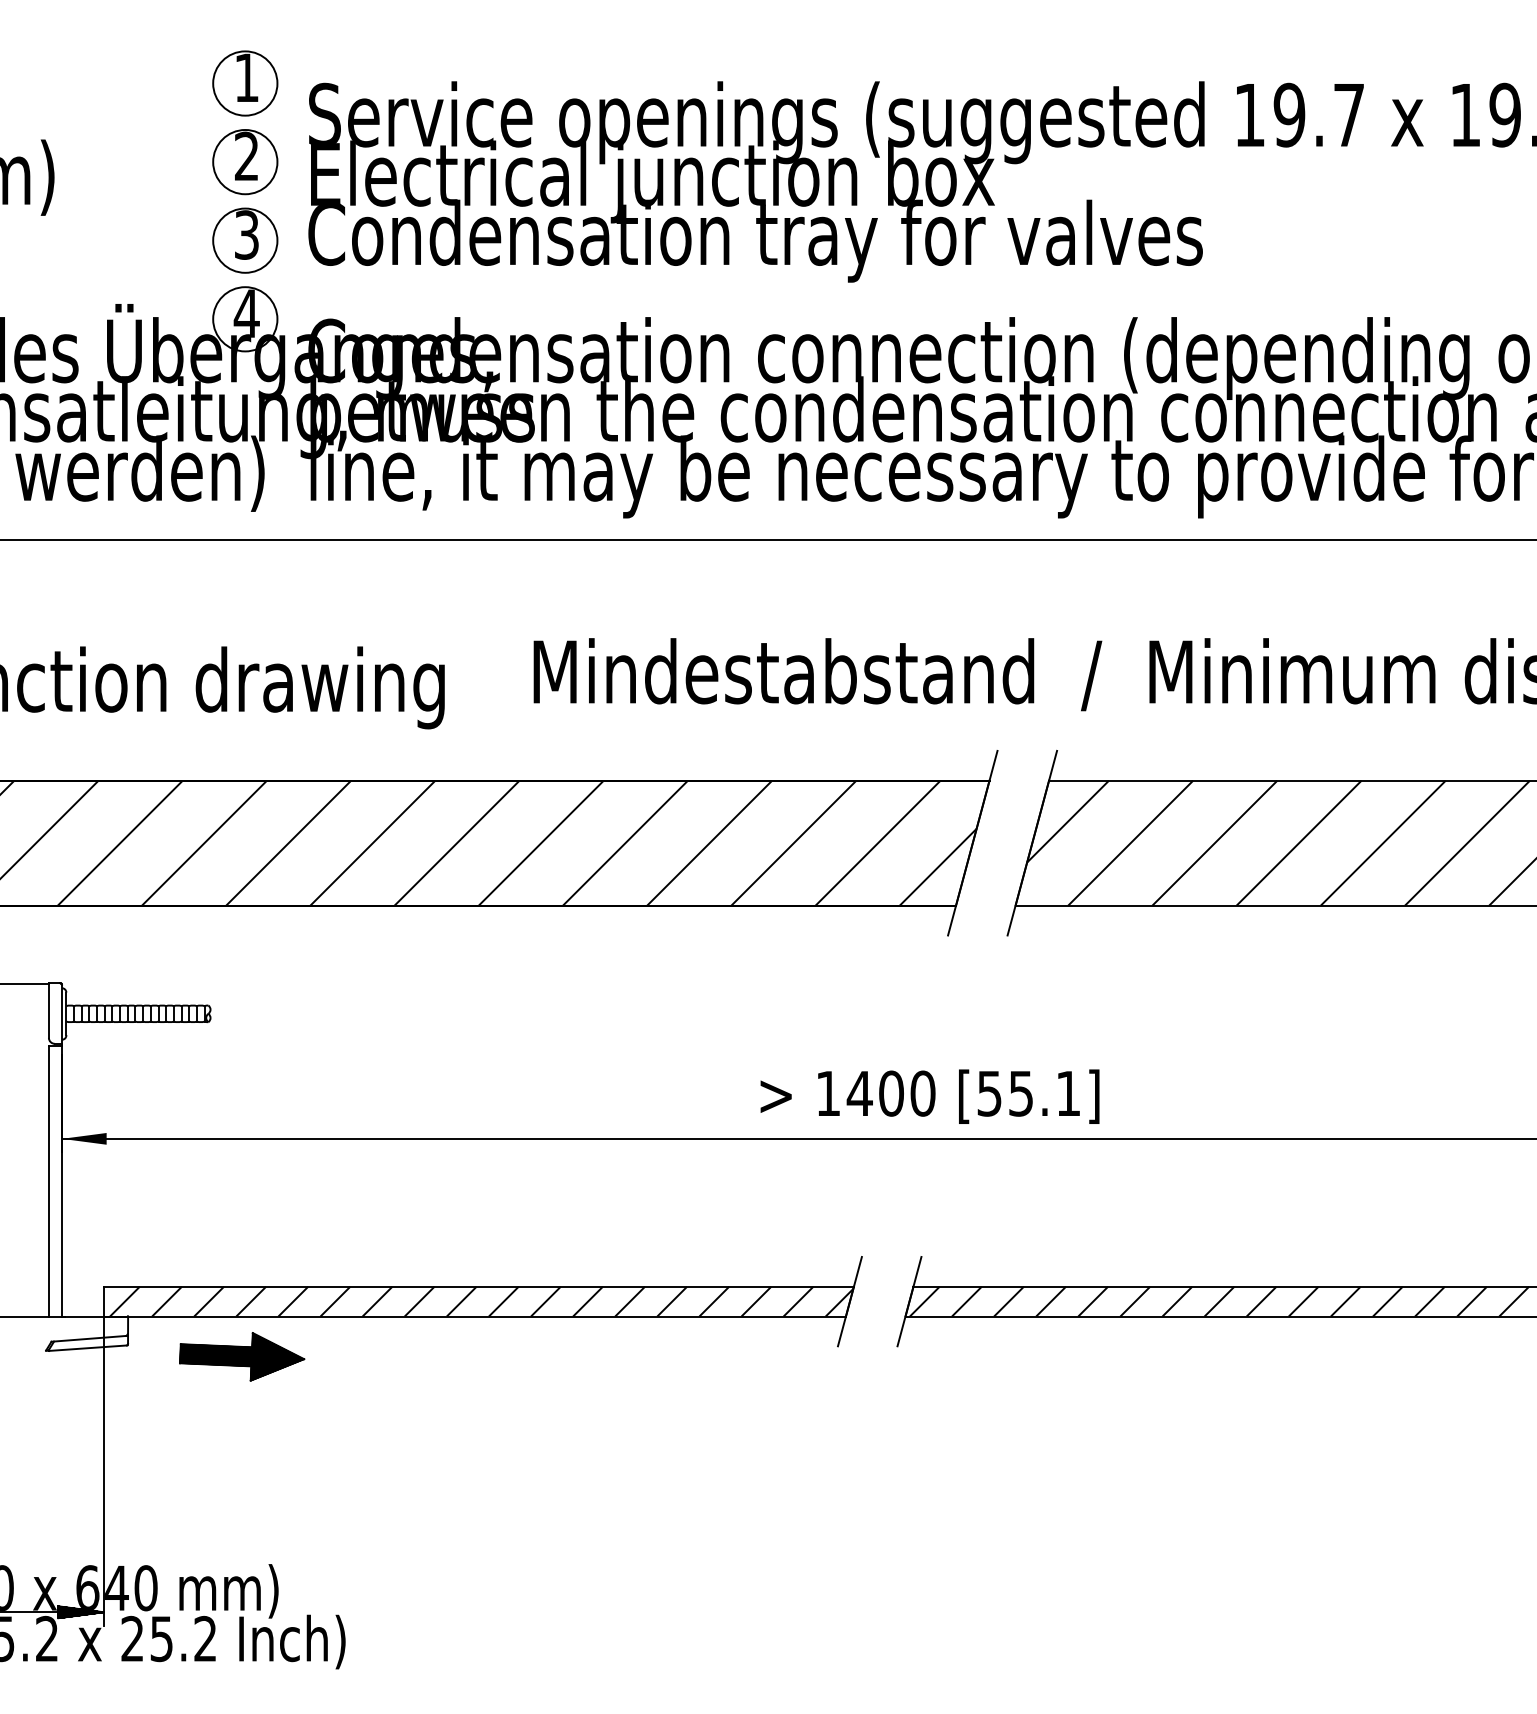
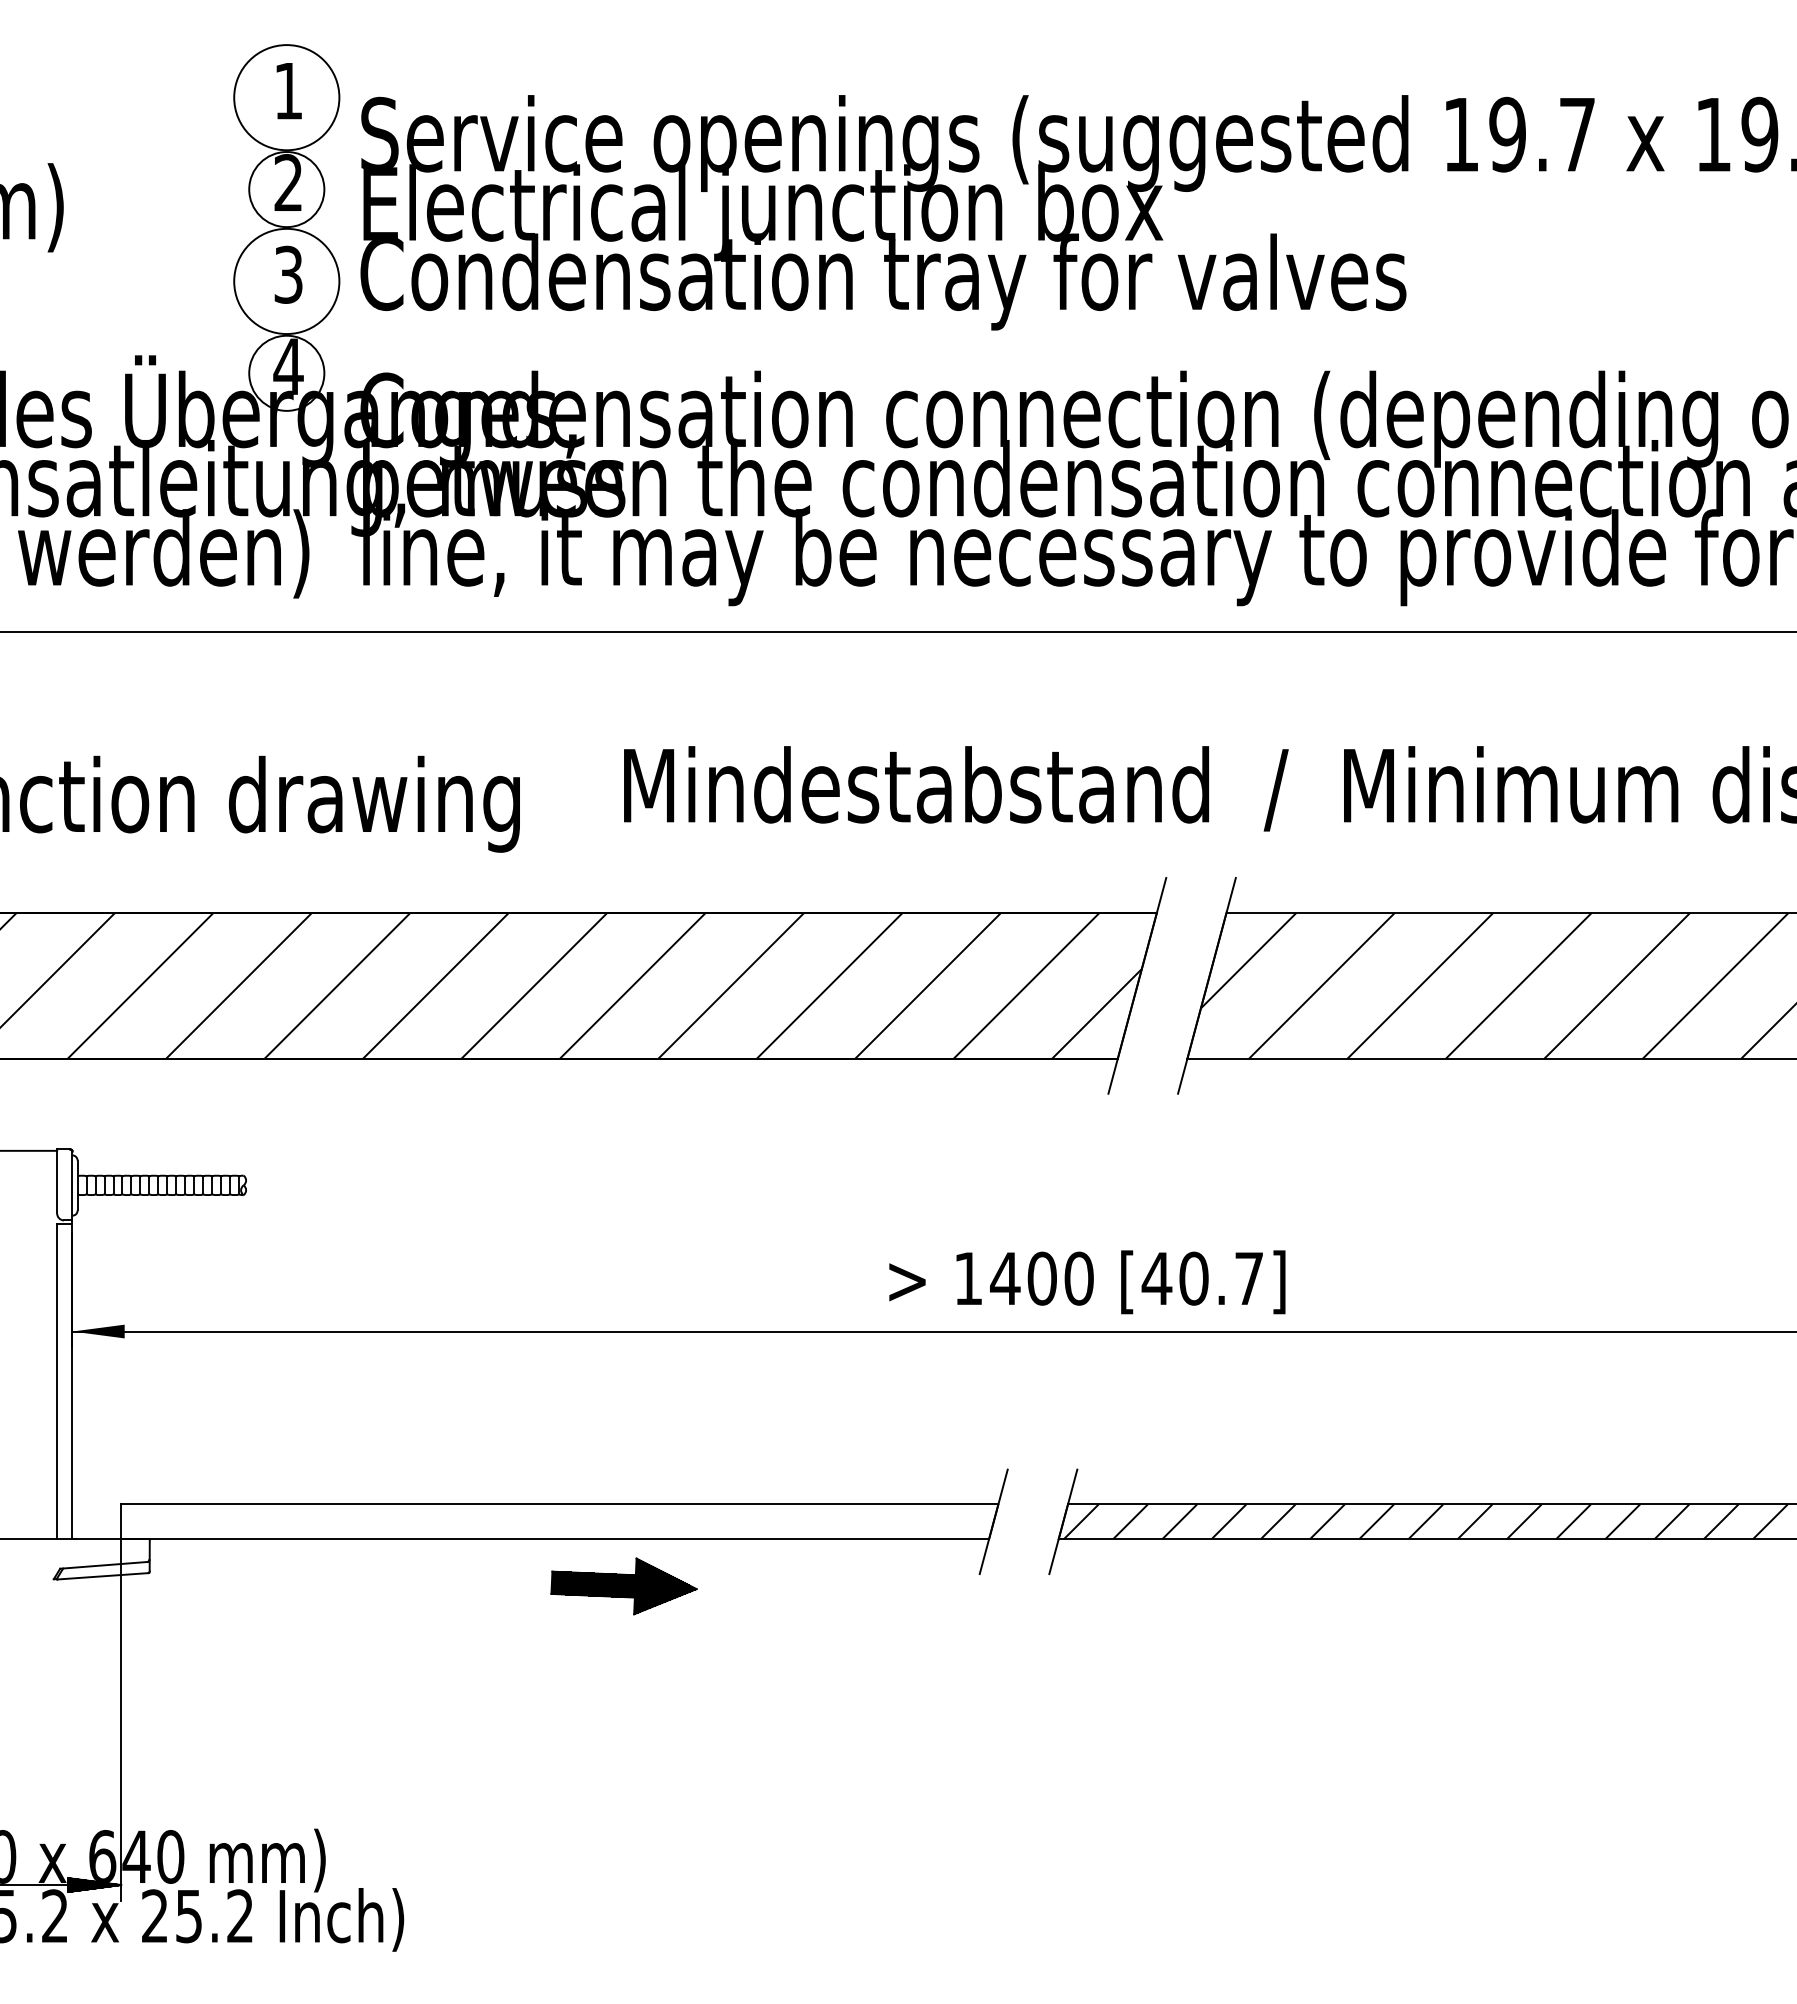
circle: (245, 83) -> (286, 97), size x1.4
circle: (245, 240) -> (286, 281), size x1.4
text: (1027, 1093) -> (1201, 1278), [55.1] -> [40.7]
hatch: (481, 1301) -> (562, 1521), removed
part: (241, 1356) -> (623, 1586), moved

